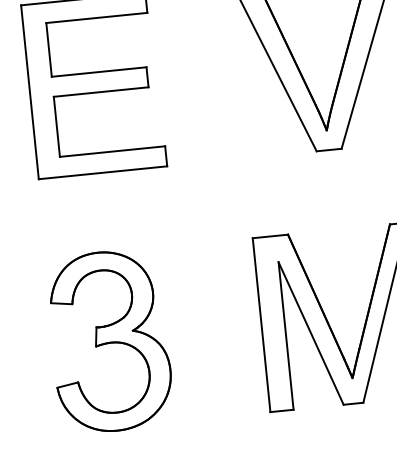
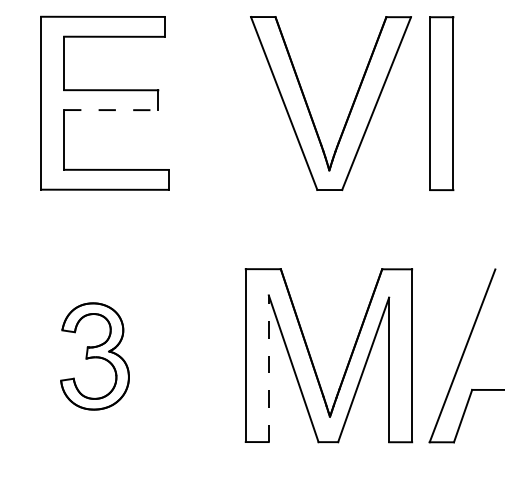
line: (101, 92) -> (111, 110), solid -> dashed
line: (285, 335) -> (268, 368), solid -> dashed
part: (109, 341) -> (94, 356), size x0.6

